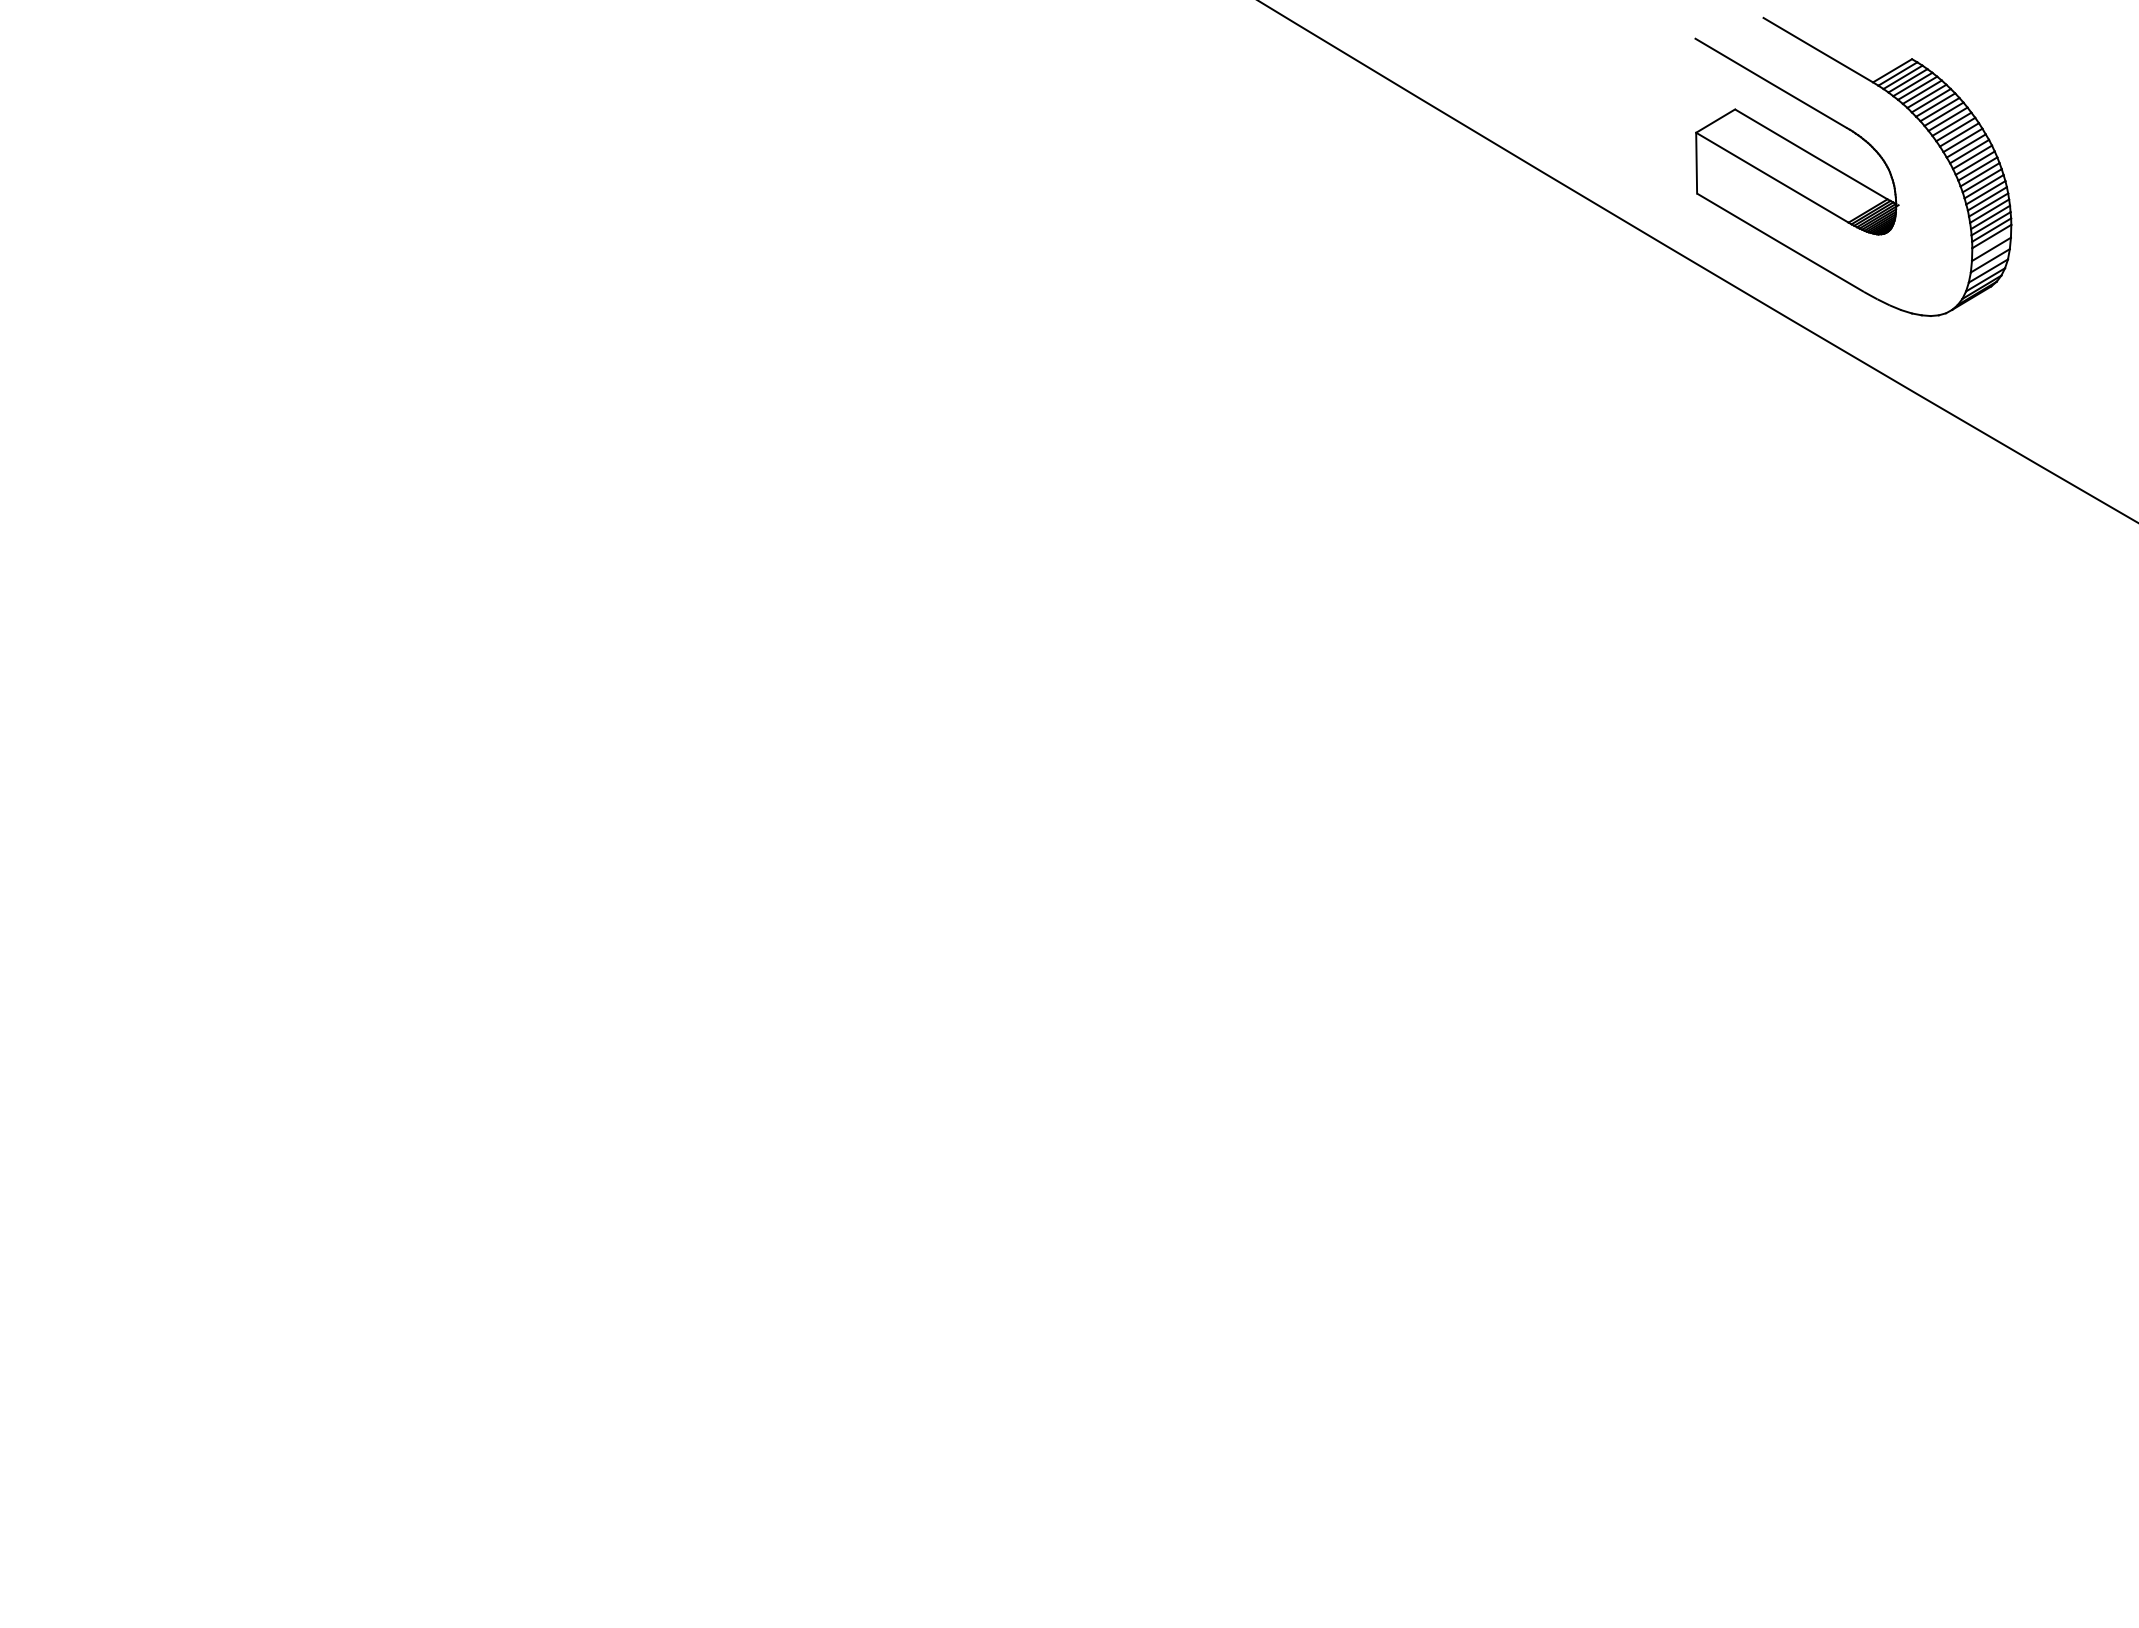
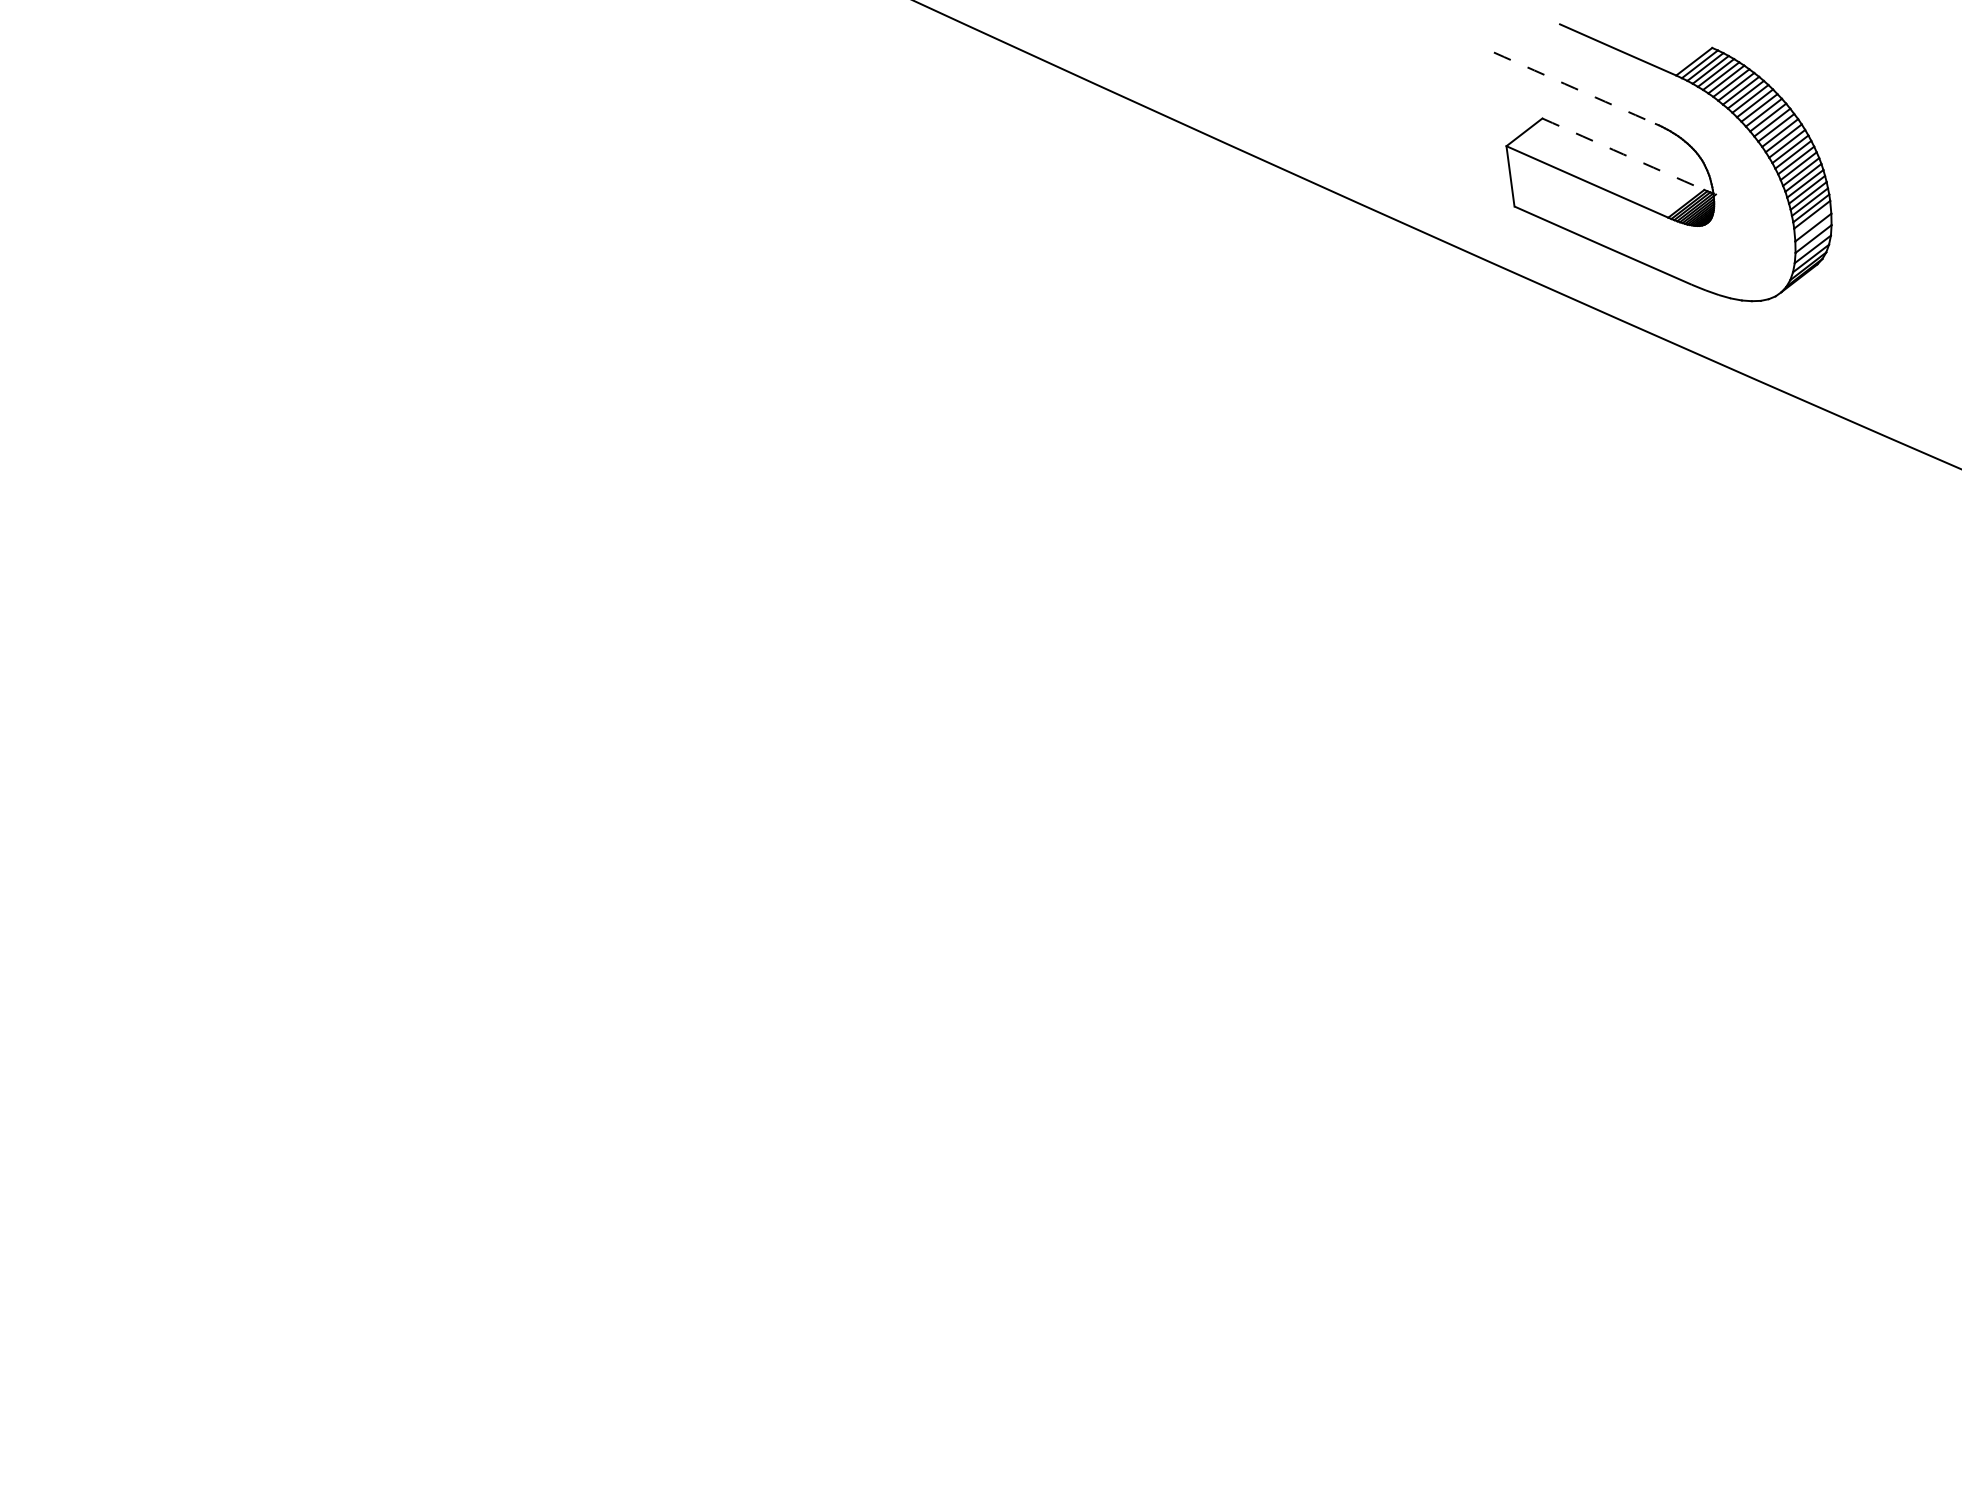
arc: (1770, 83) -> (1574, 88), solid -> dashed
arc: (1811, 154) -> (1623, 154), solid -> dashed

